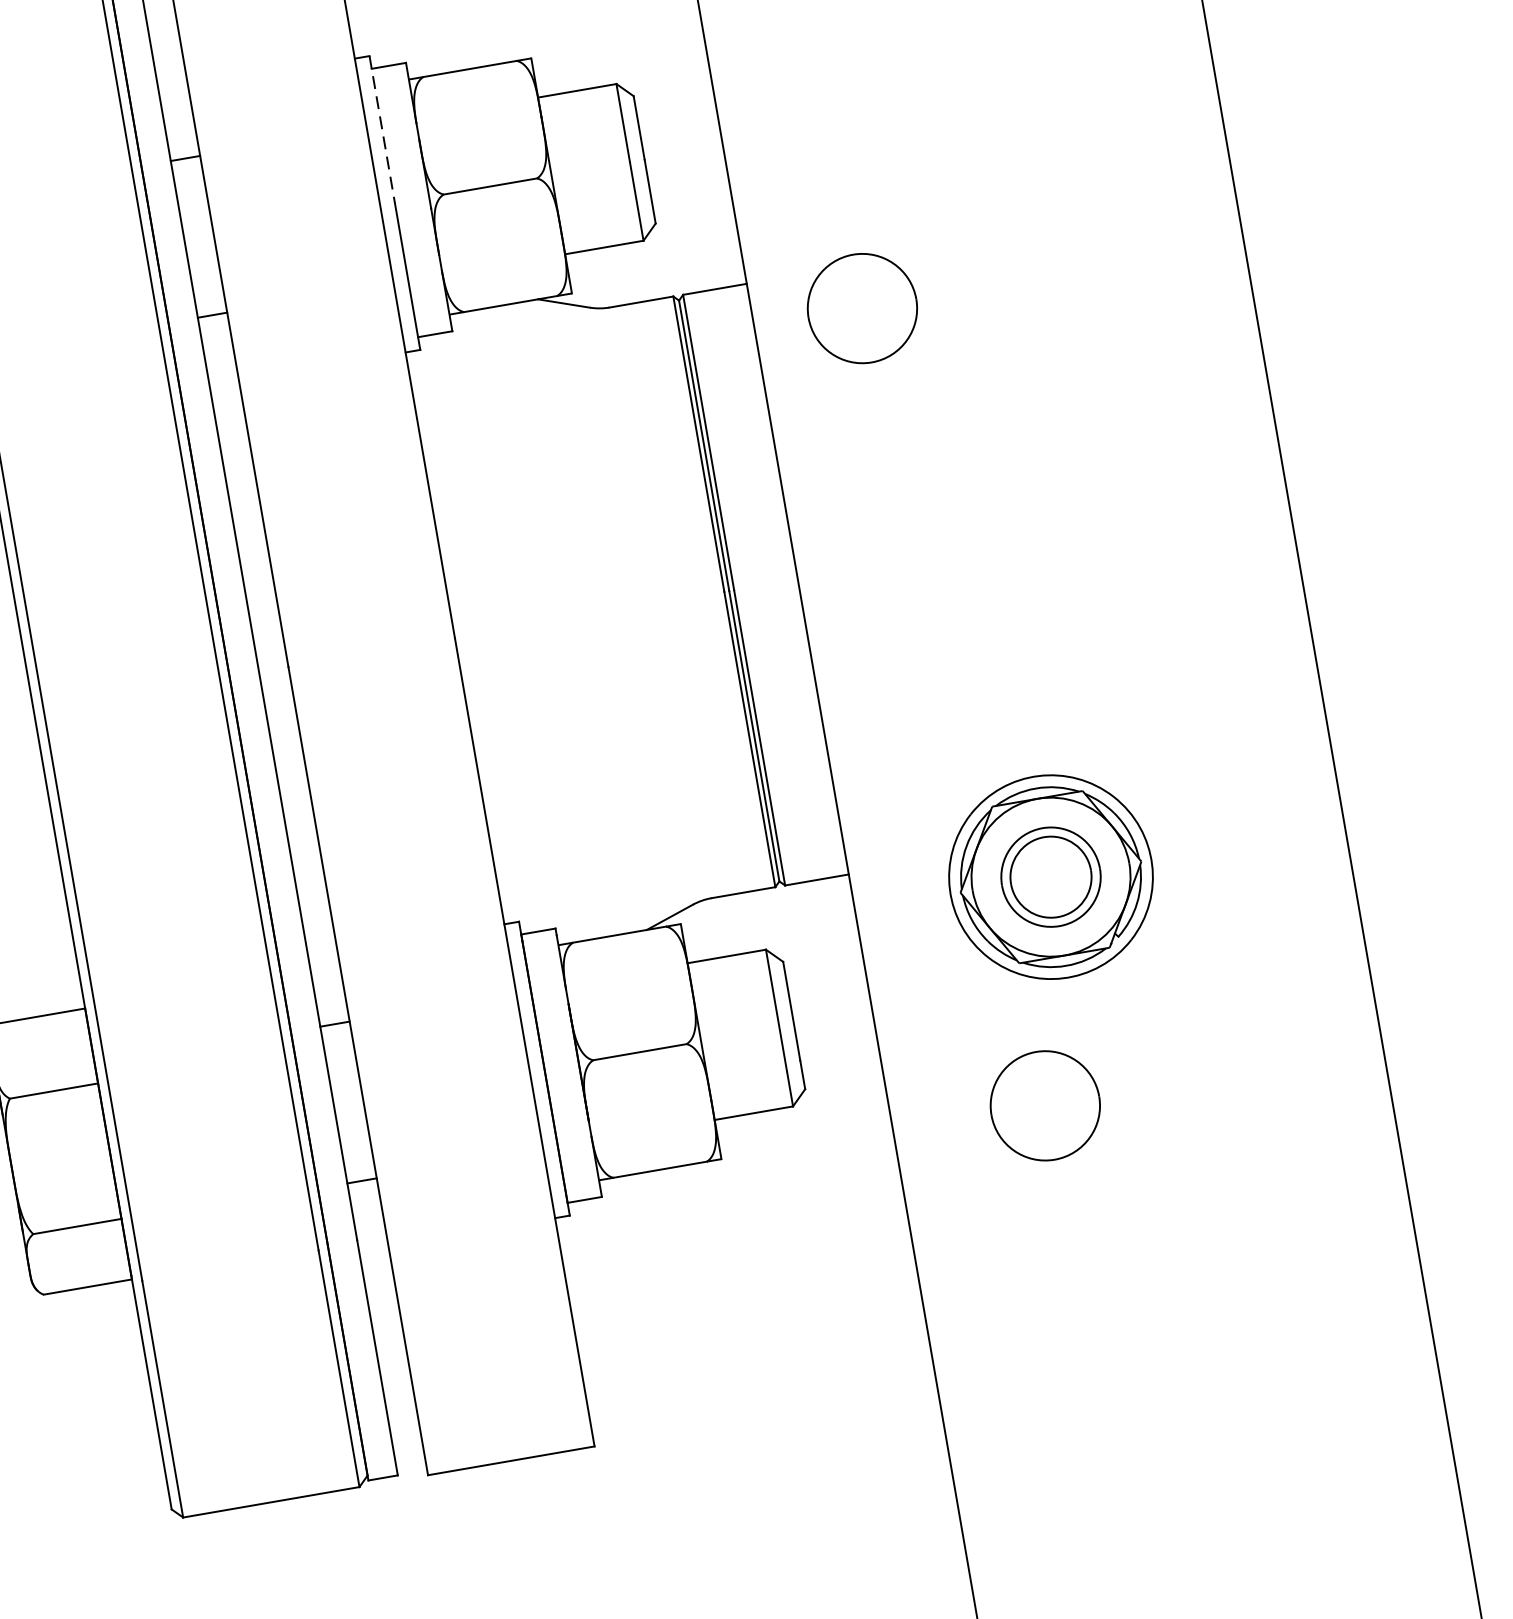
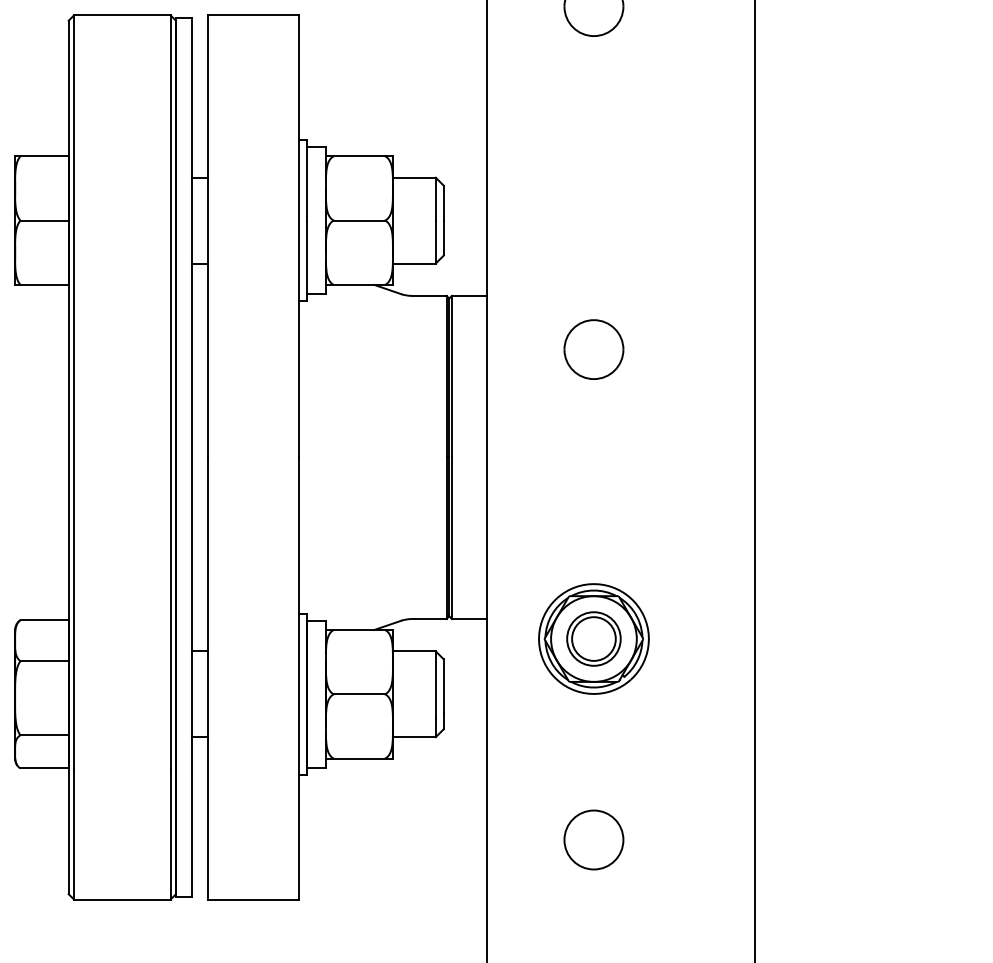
line: (382, 129) -> (307, 180), dashed -> solid
part: (861, 308) -> (593, 349), moved
part: (1044, 1105) -> (593, 839), moved

